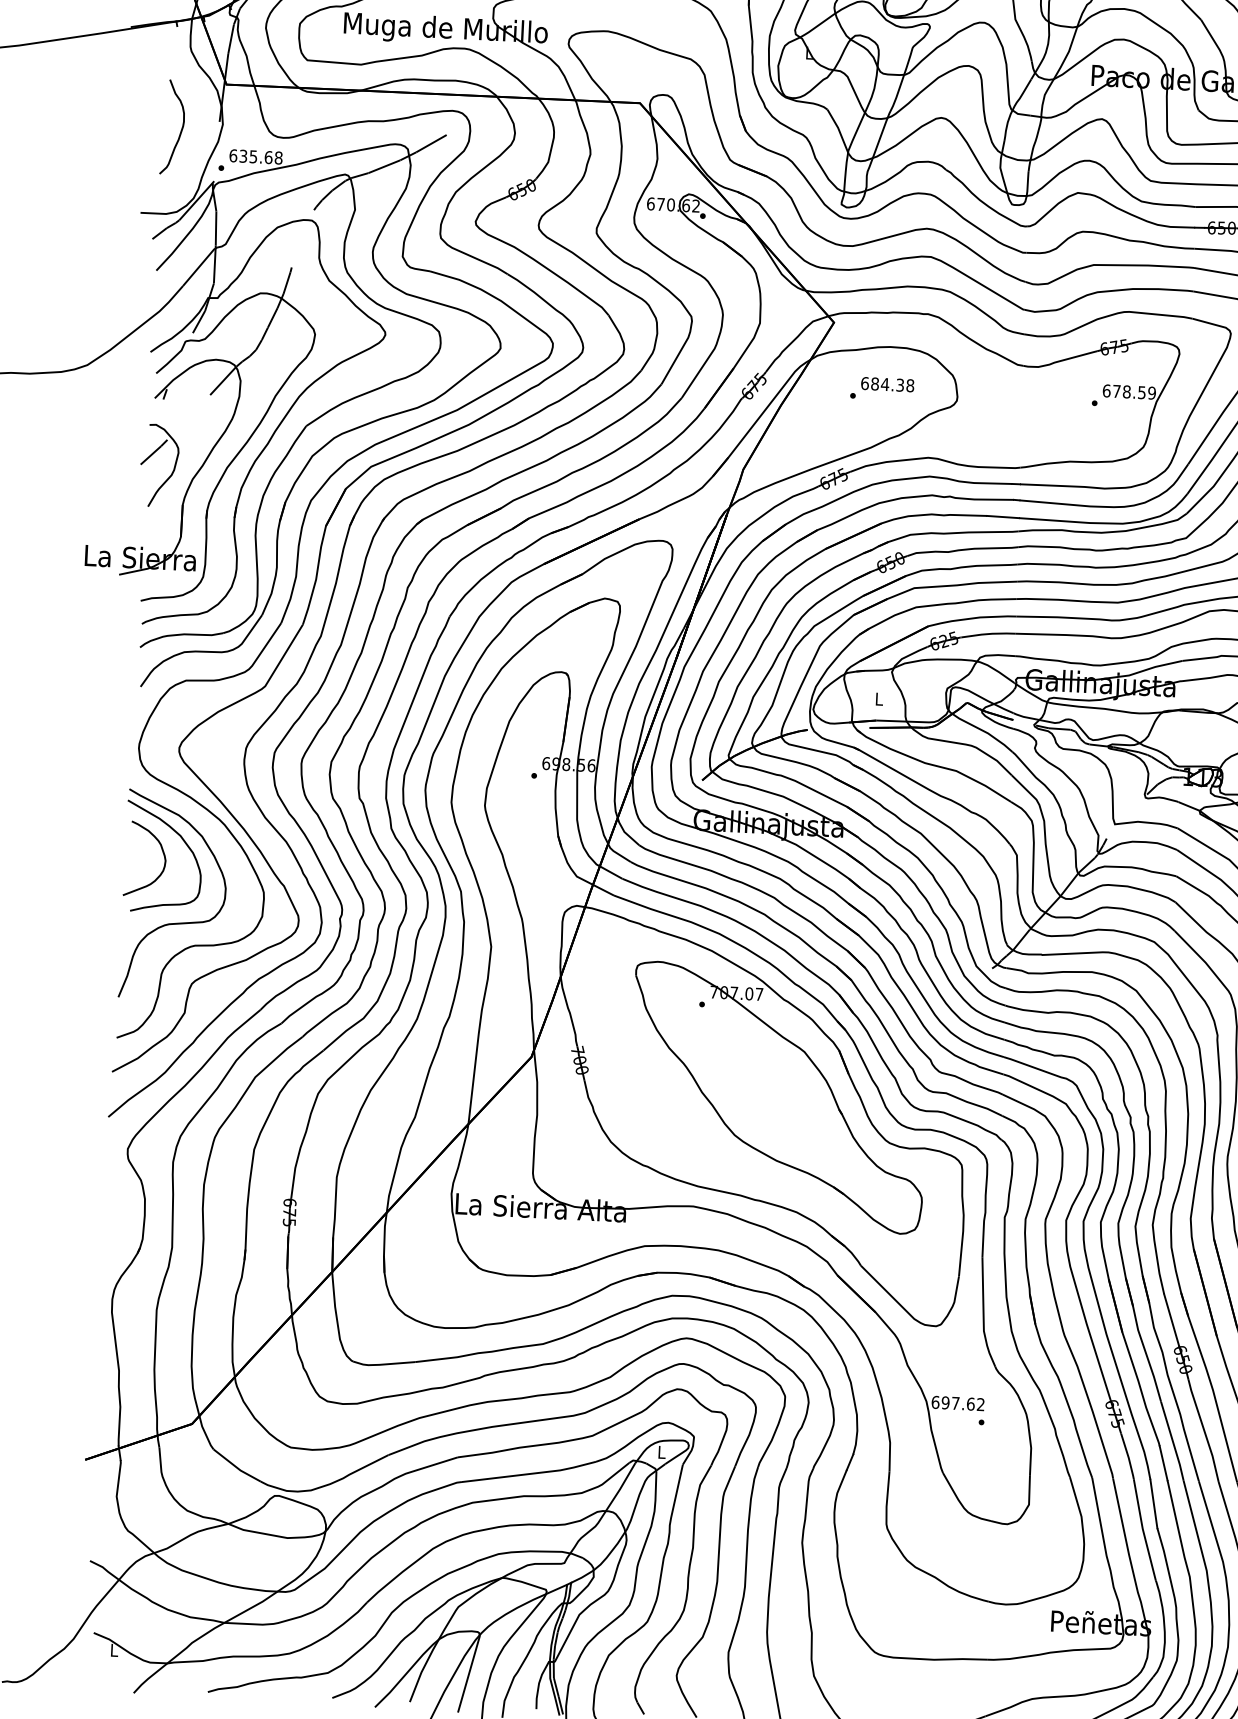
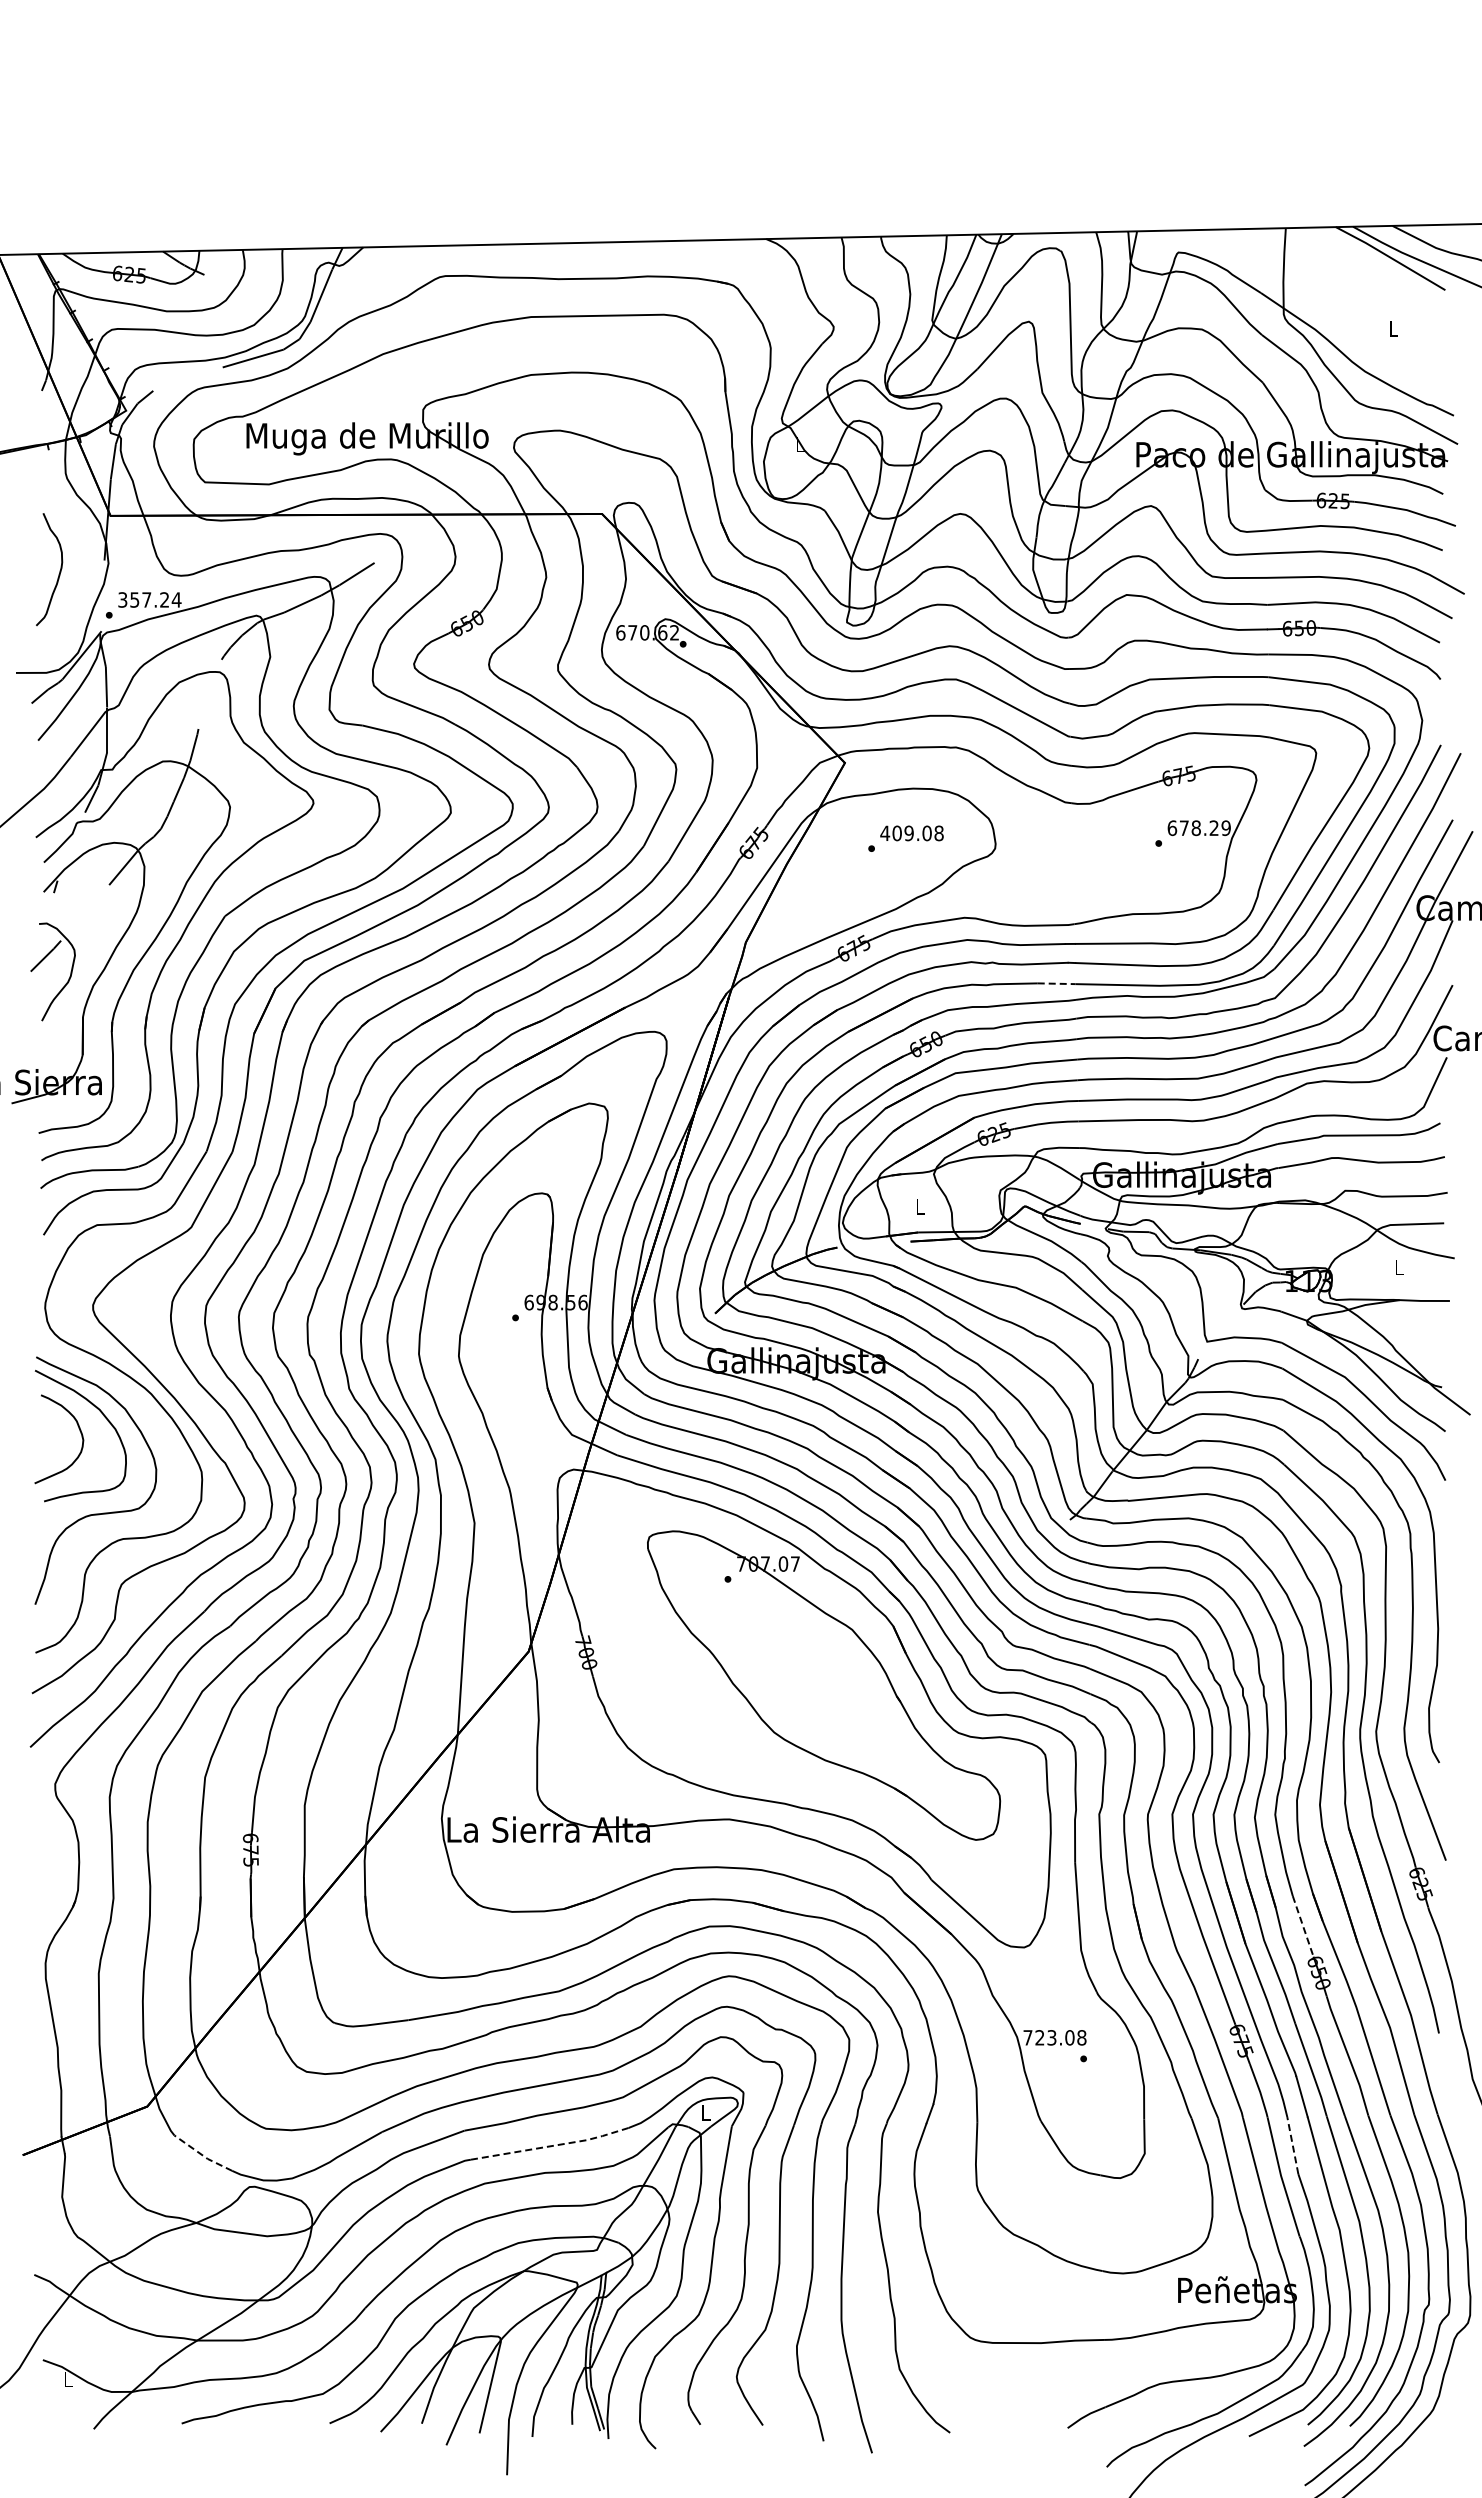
text: (255, 156) -> (149, 599), 635.68 -> 357.24
text: (882, 384) -> (905, 833), 684.38 -> 409.08
text: (1141, 392) -> (1213, 828), 678.59 -> 678.29
line: (1002, 516) -> (1056, 983), solid -> dashed
line: (1171, 1320) -> (1303, 1926), solid -> dashed
text: (957, 1403) -> (1054, 2037), 697.62 -> 723.08
line: (236, 1467) -> (202, 2155), solid -> dashed
line: (530, 1474) -> (551, 2146), solid -> dashed
line: (1153, 1503) -> (1292, 2145), solid -> dashed

